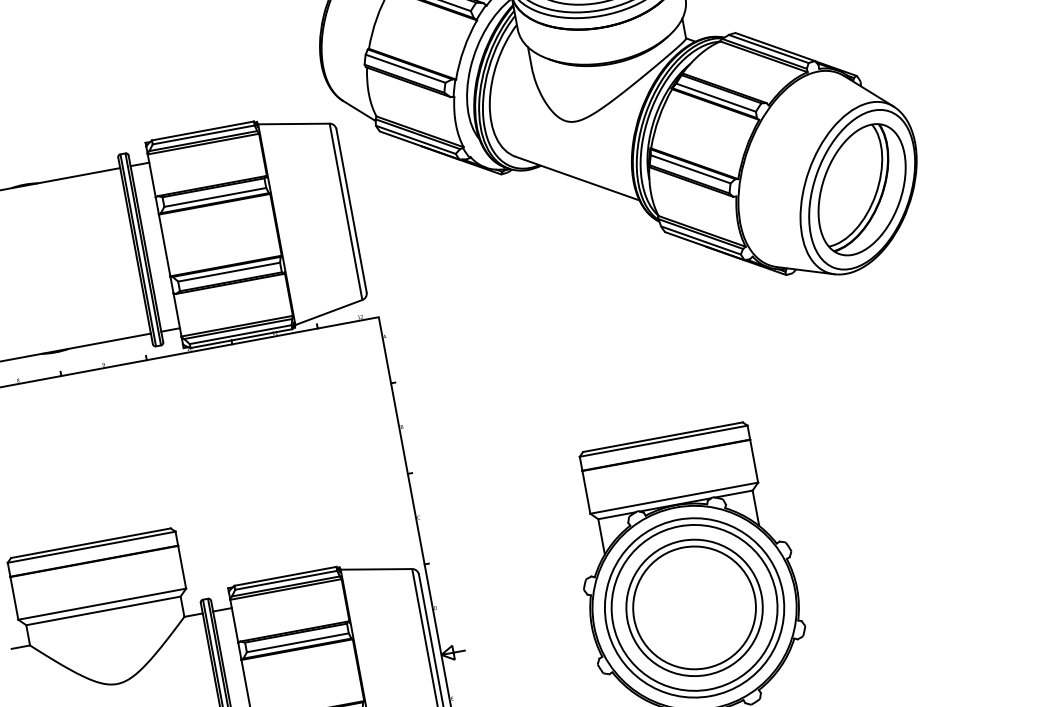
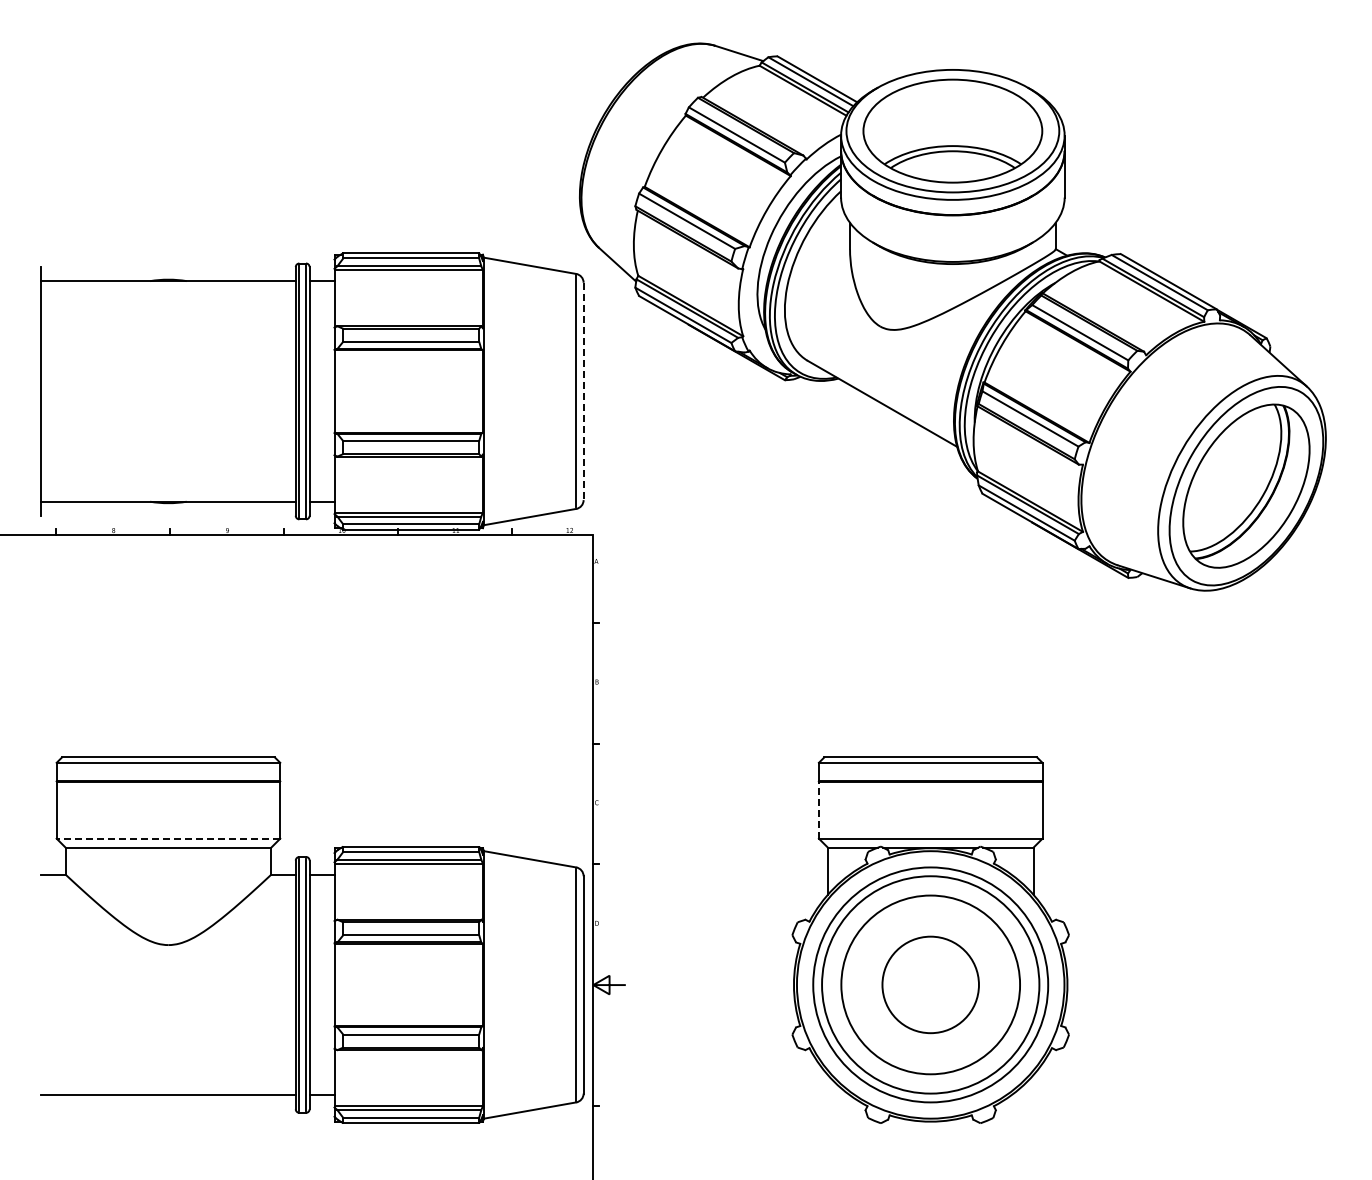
line: (351, 210) -> (583, 391), solid -> dashed
line: (585, 491) -> (818, 809), solid -> dashed
line: (102, 604) -> (168, 838), solid -> dashed
circle: (694, 607) -> (930, 984), size x0.6

